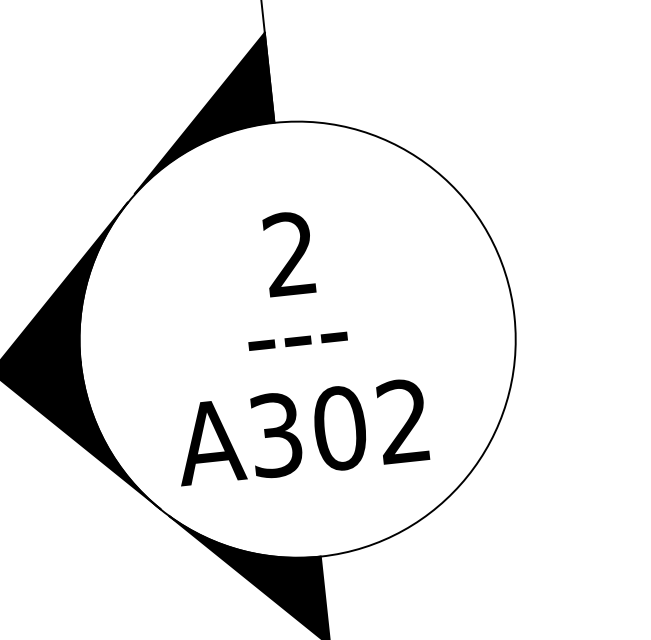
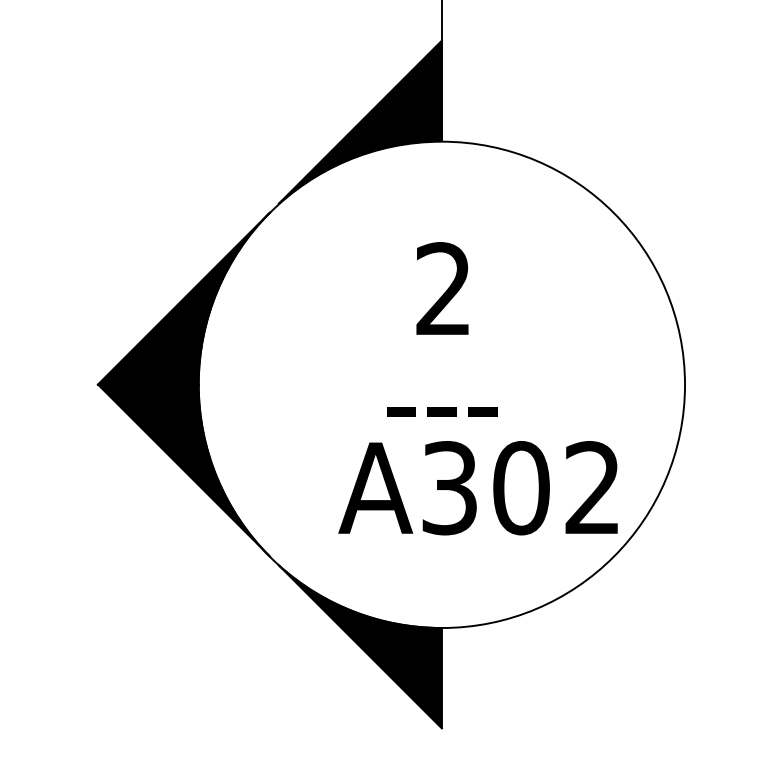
text: (298, 341) -> (442, 411), moved
text: (300, 432) -> (477, 488), moved

